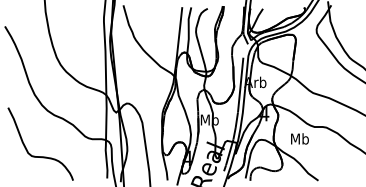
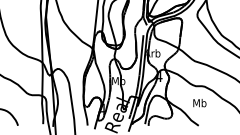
text: (299, 138) -> (199, 102), moved

